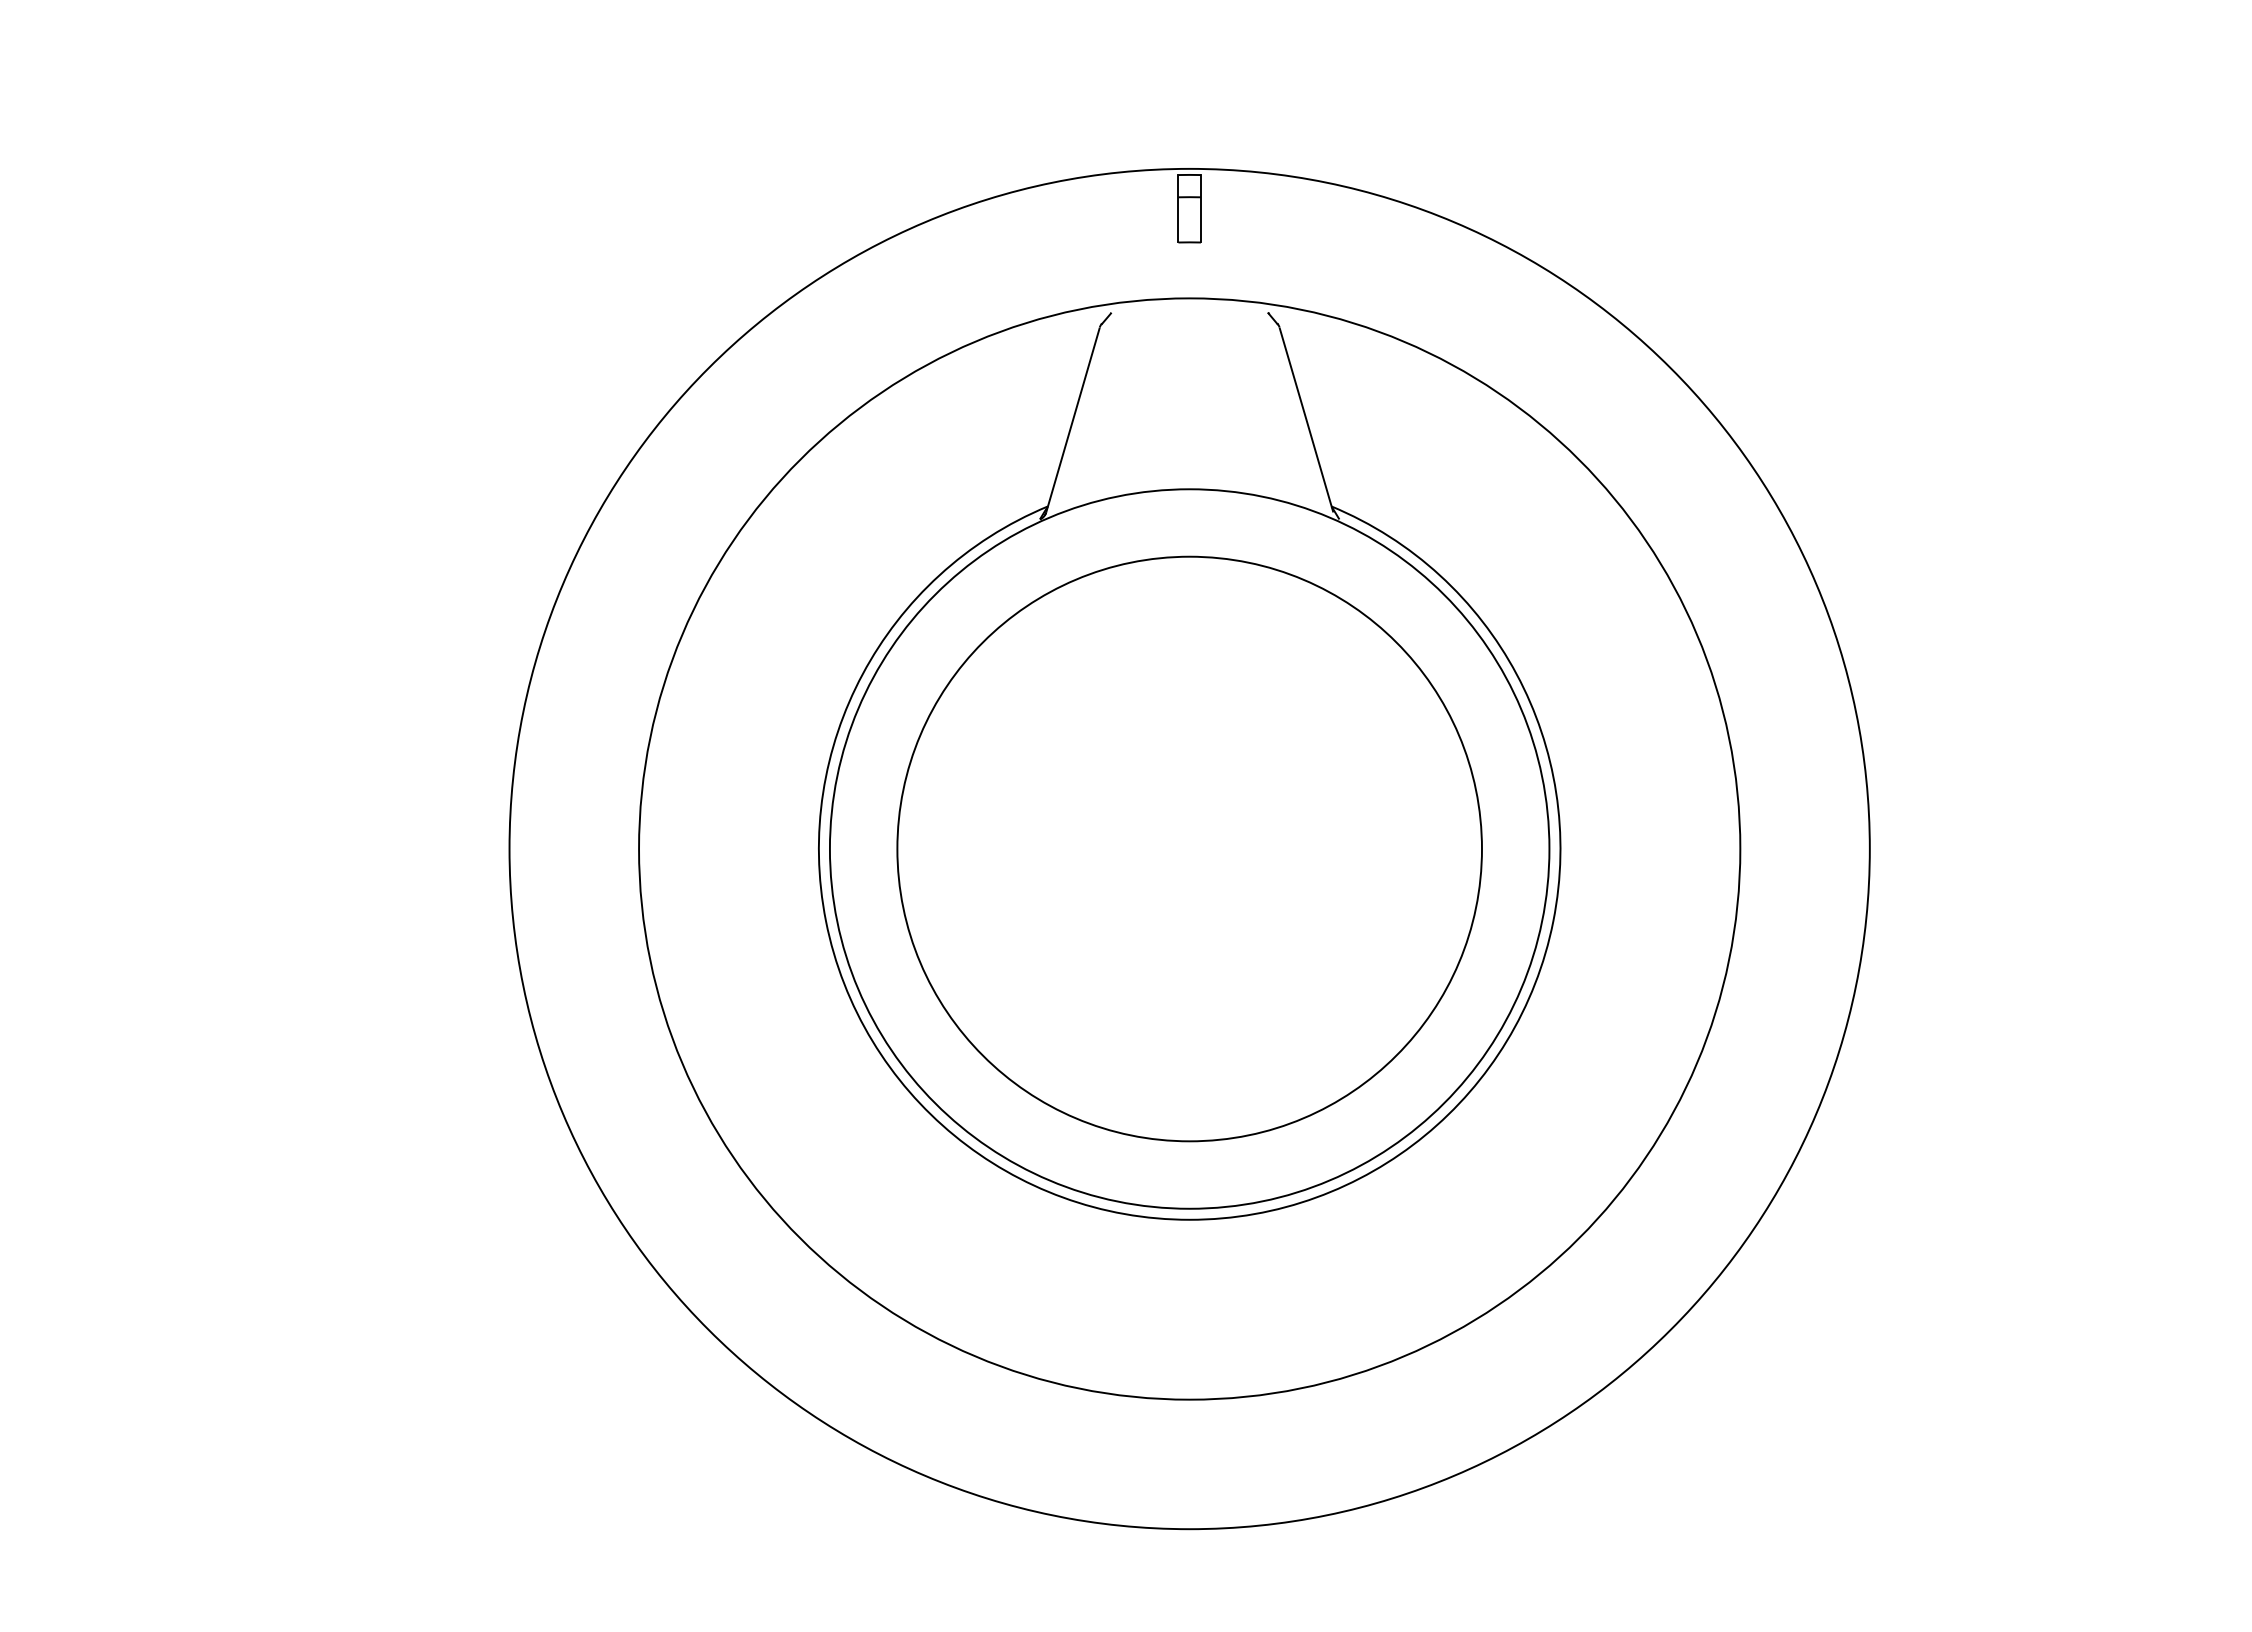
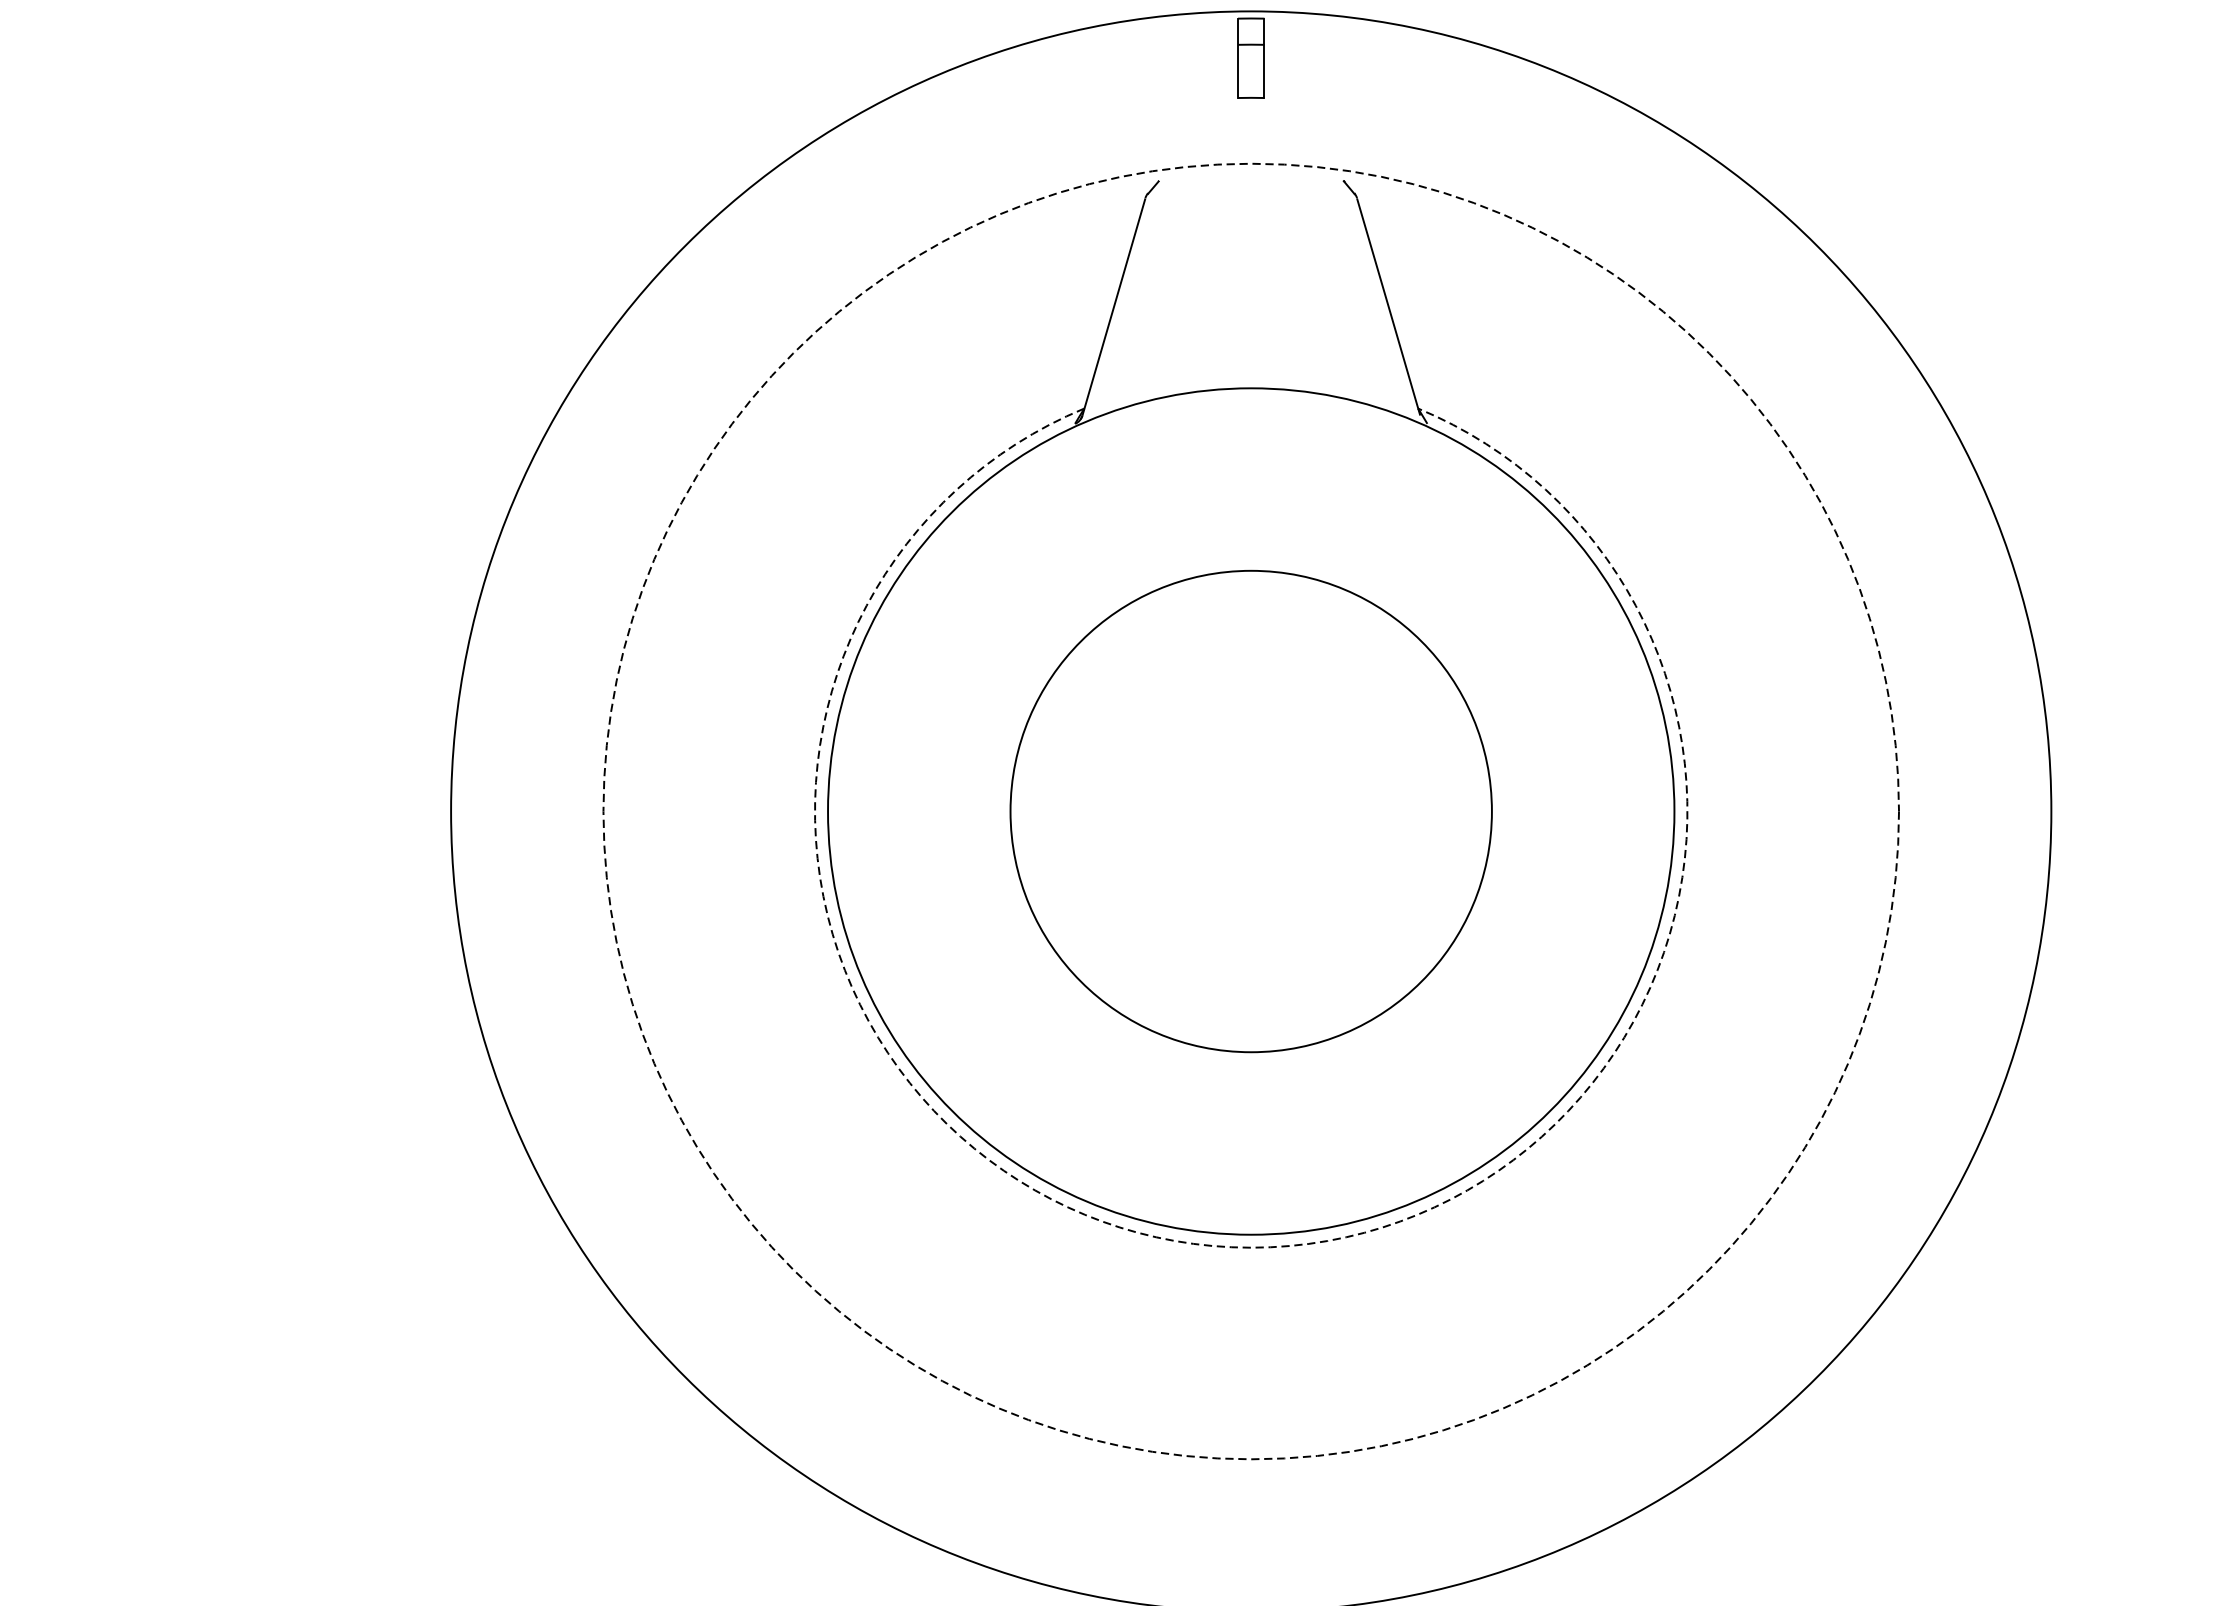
circle: (1189, 848) -> (1251, 810), size x0.7
circle: (1189, 848) -> (1251, 810), solid -> dashed
arc: (1189, 1219) -> (1251, 1247), solid -> dashed

